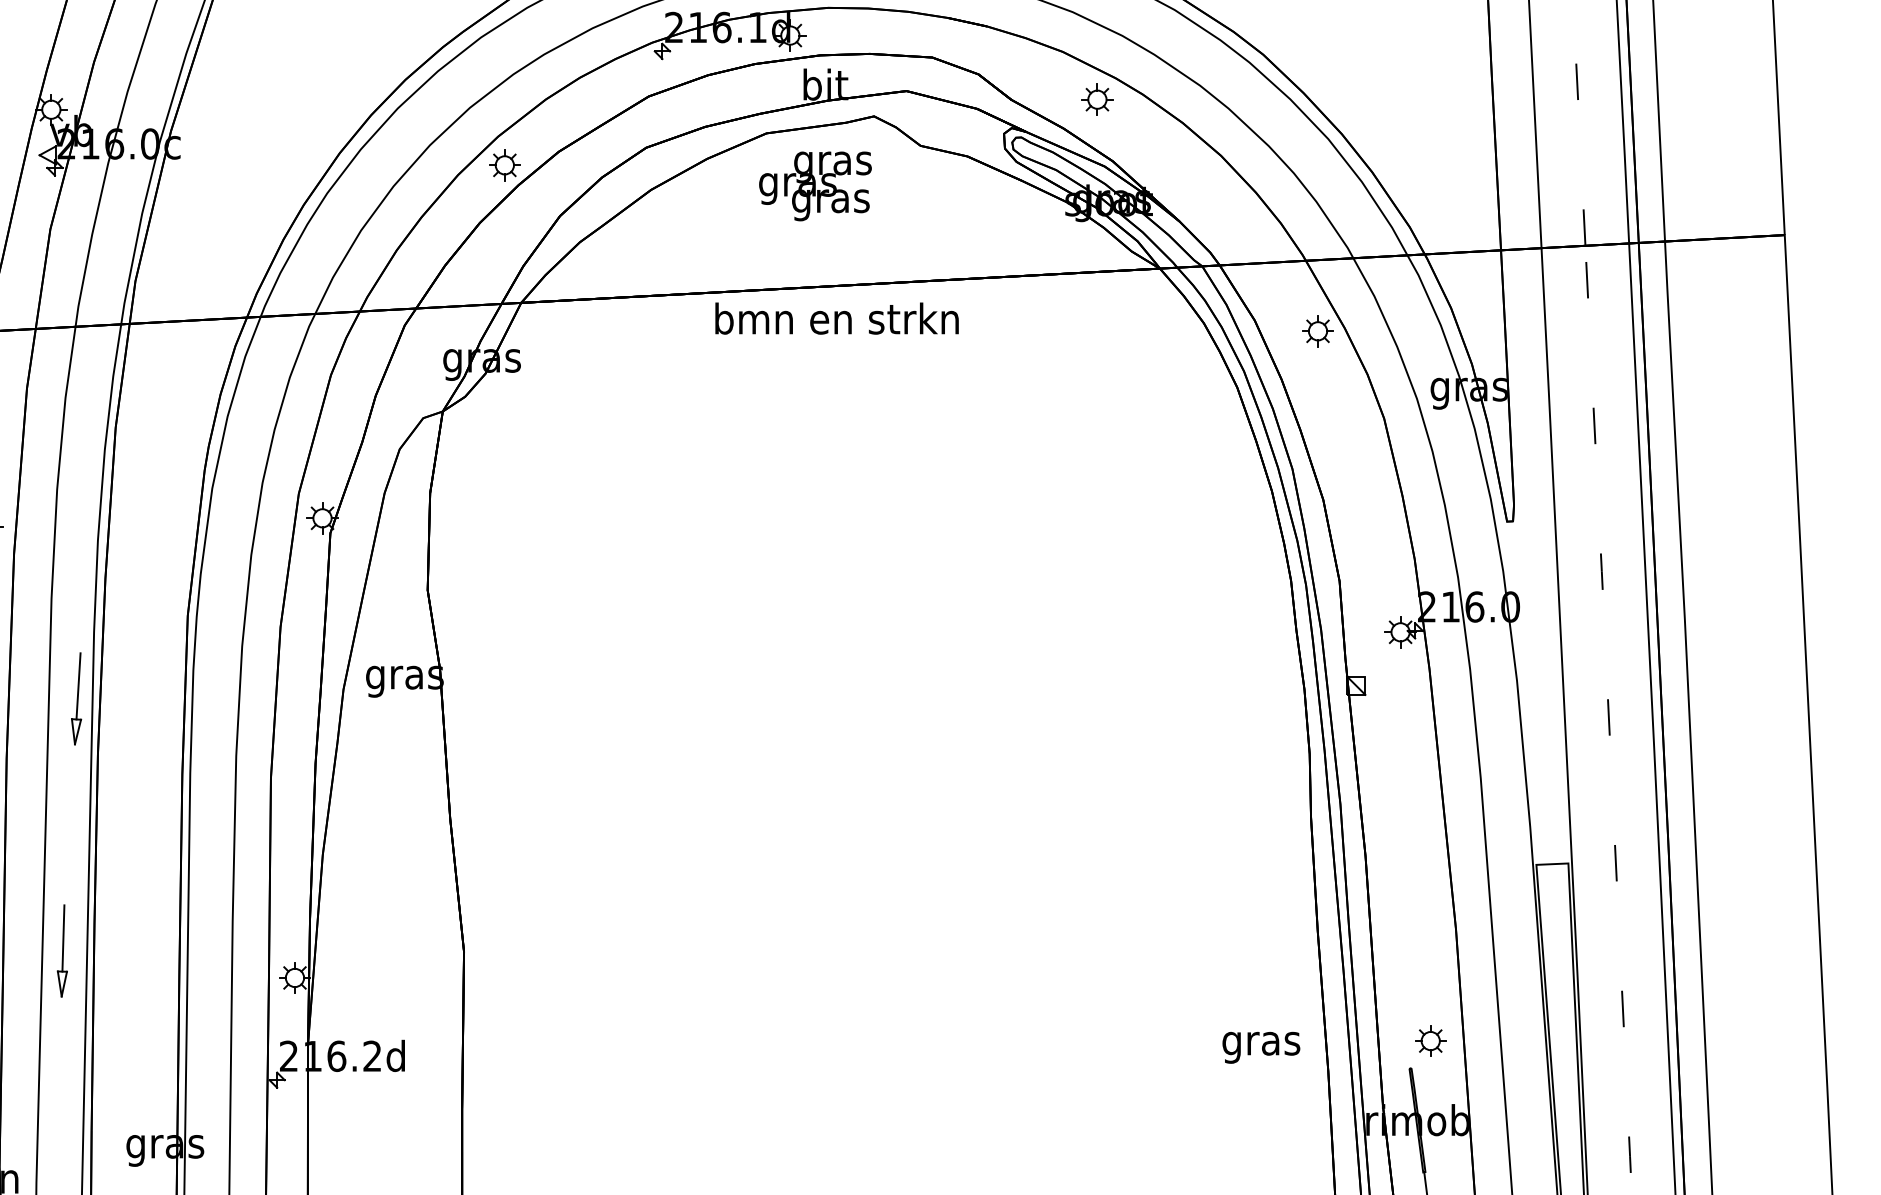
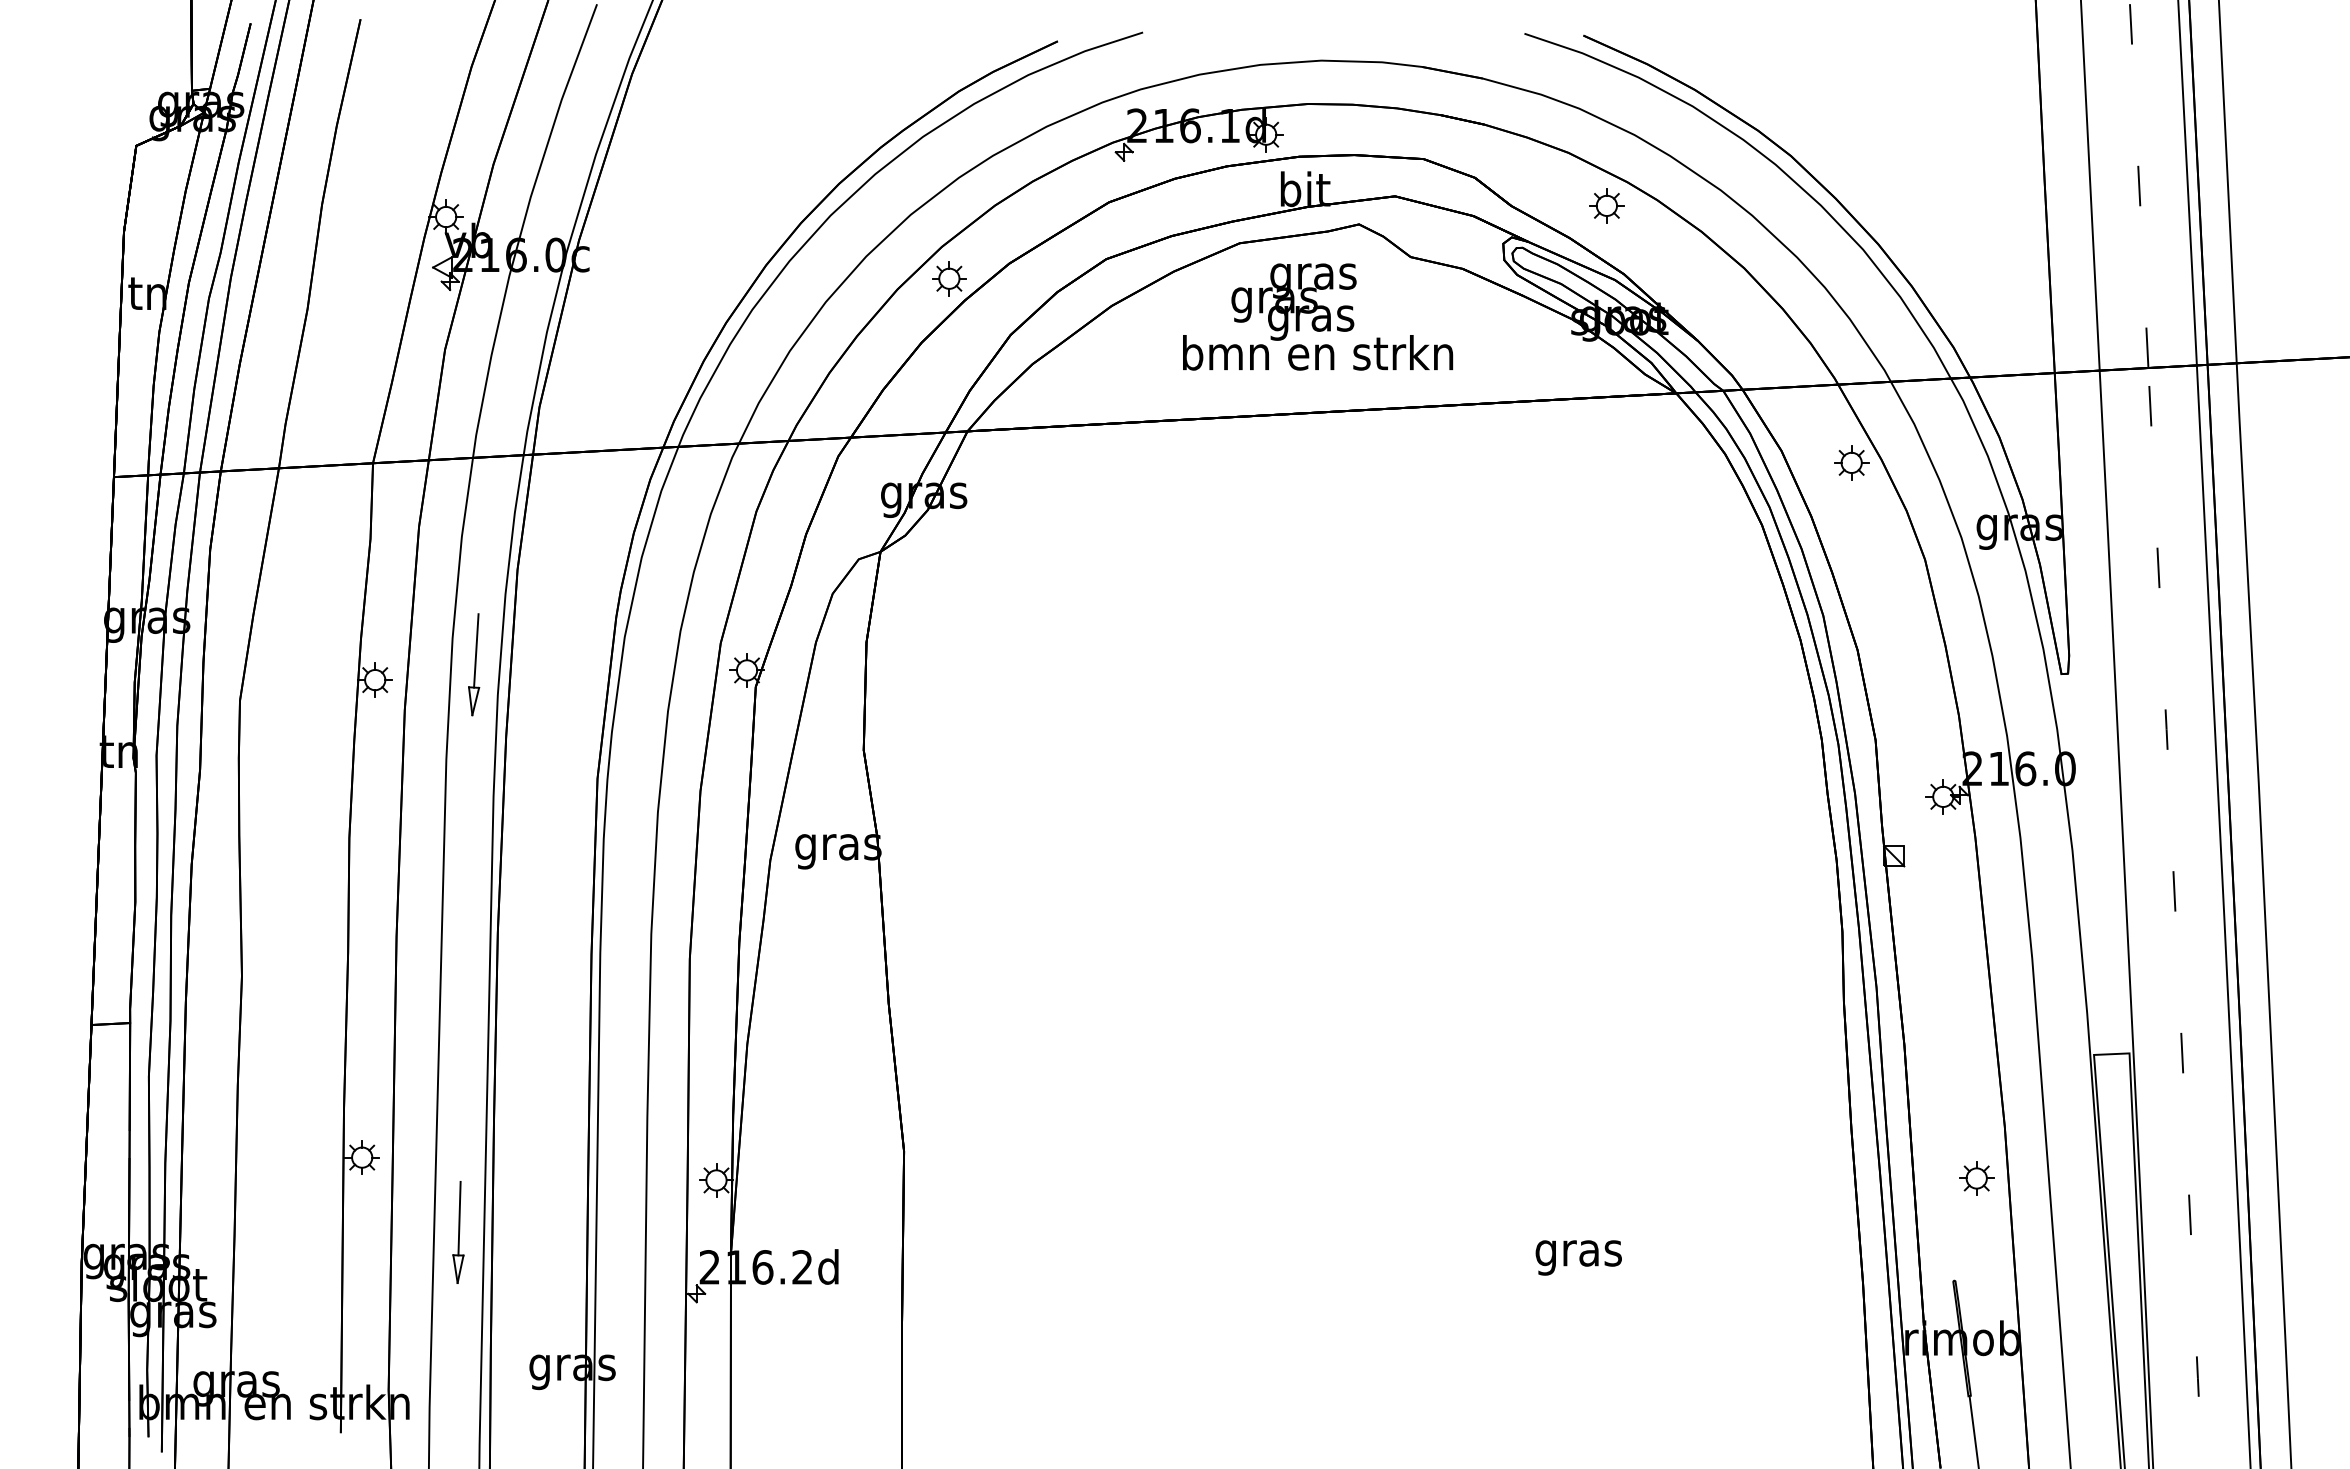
text: (837, 318) -> (1318, 352), moved
part: (76, 698) -> (474, 664), moved
part: (62, 950) -> (458, 1232), moved
part: (1430, 1041) -> (1976, 1178), moved
text: (1261, 1047) -> (1578, 1257), moved

